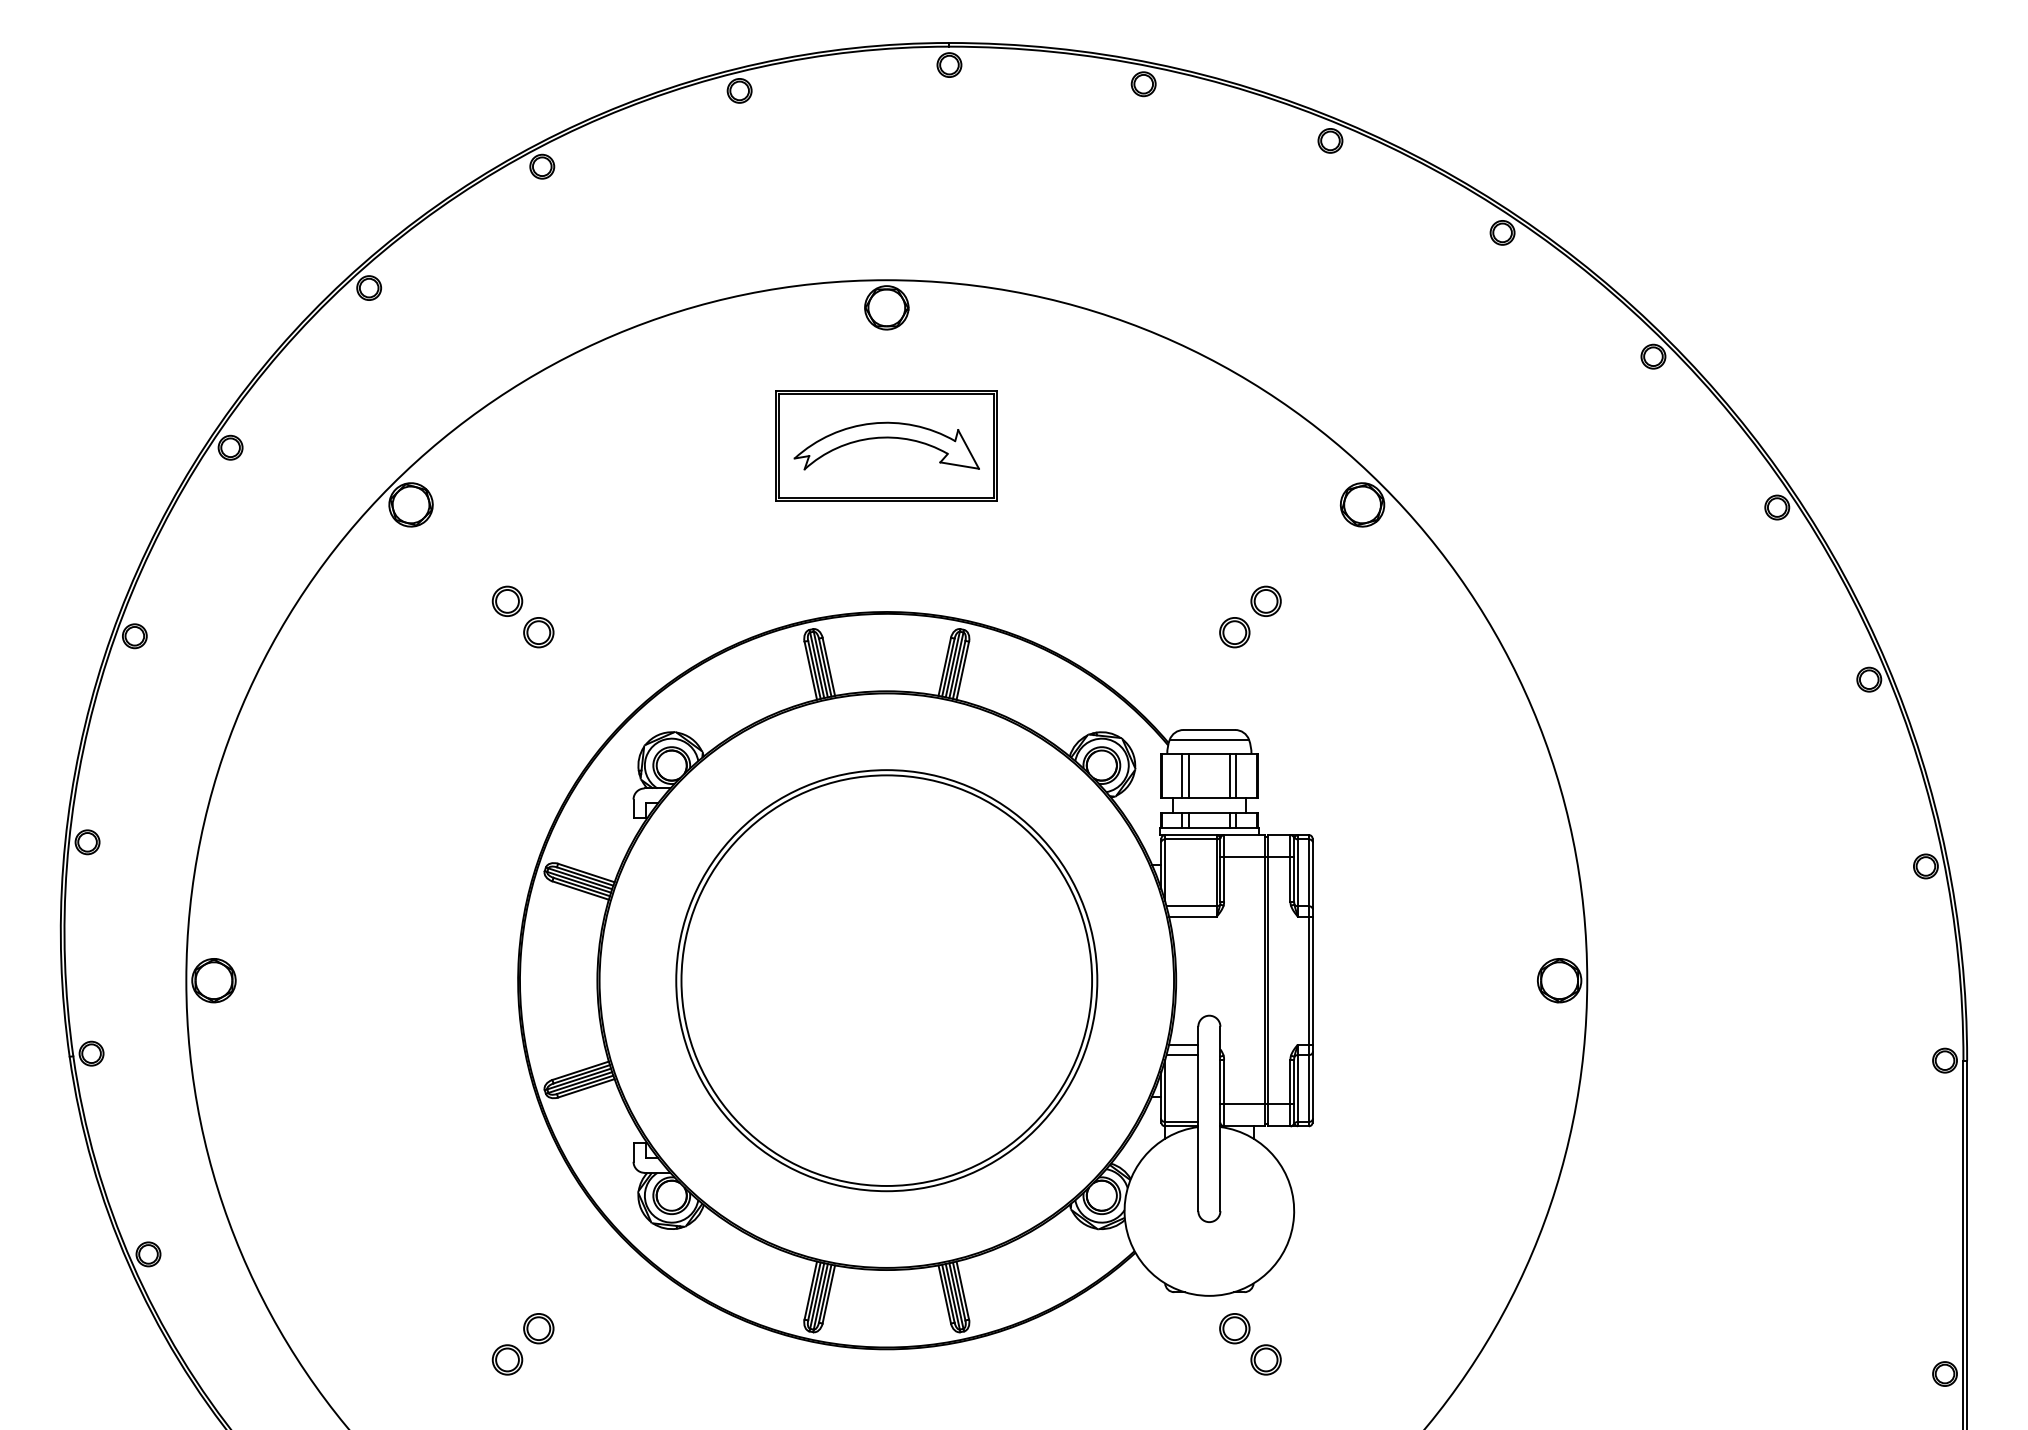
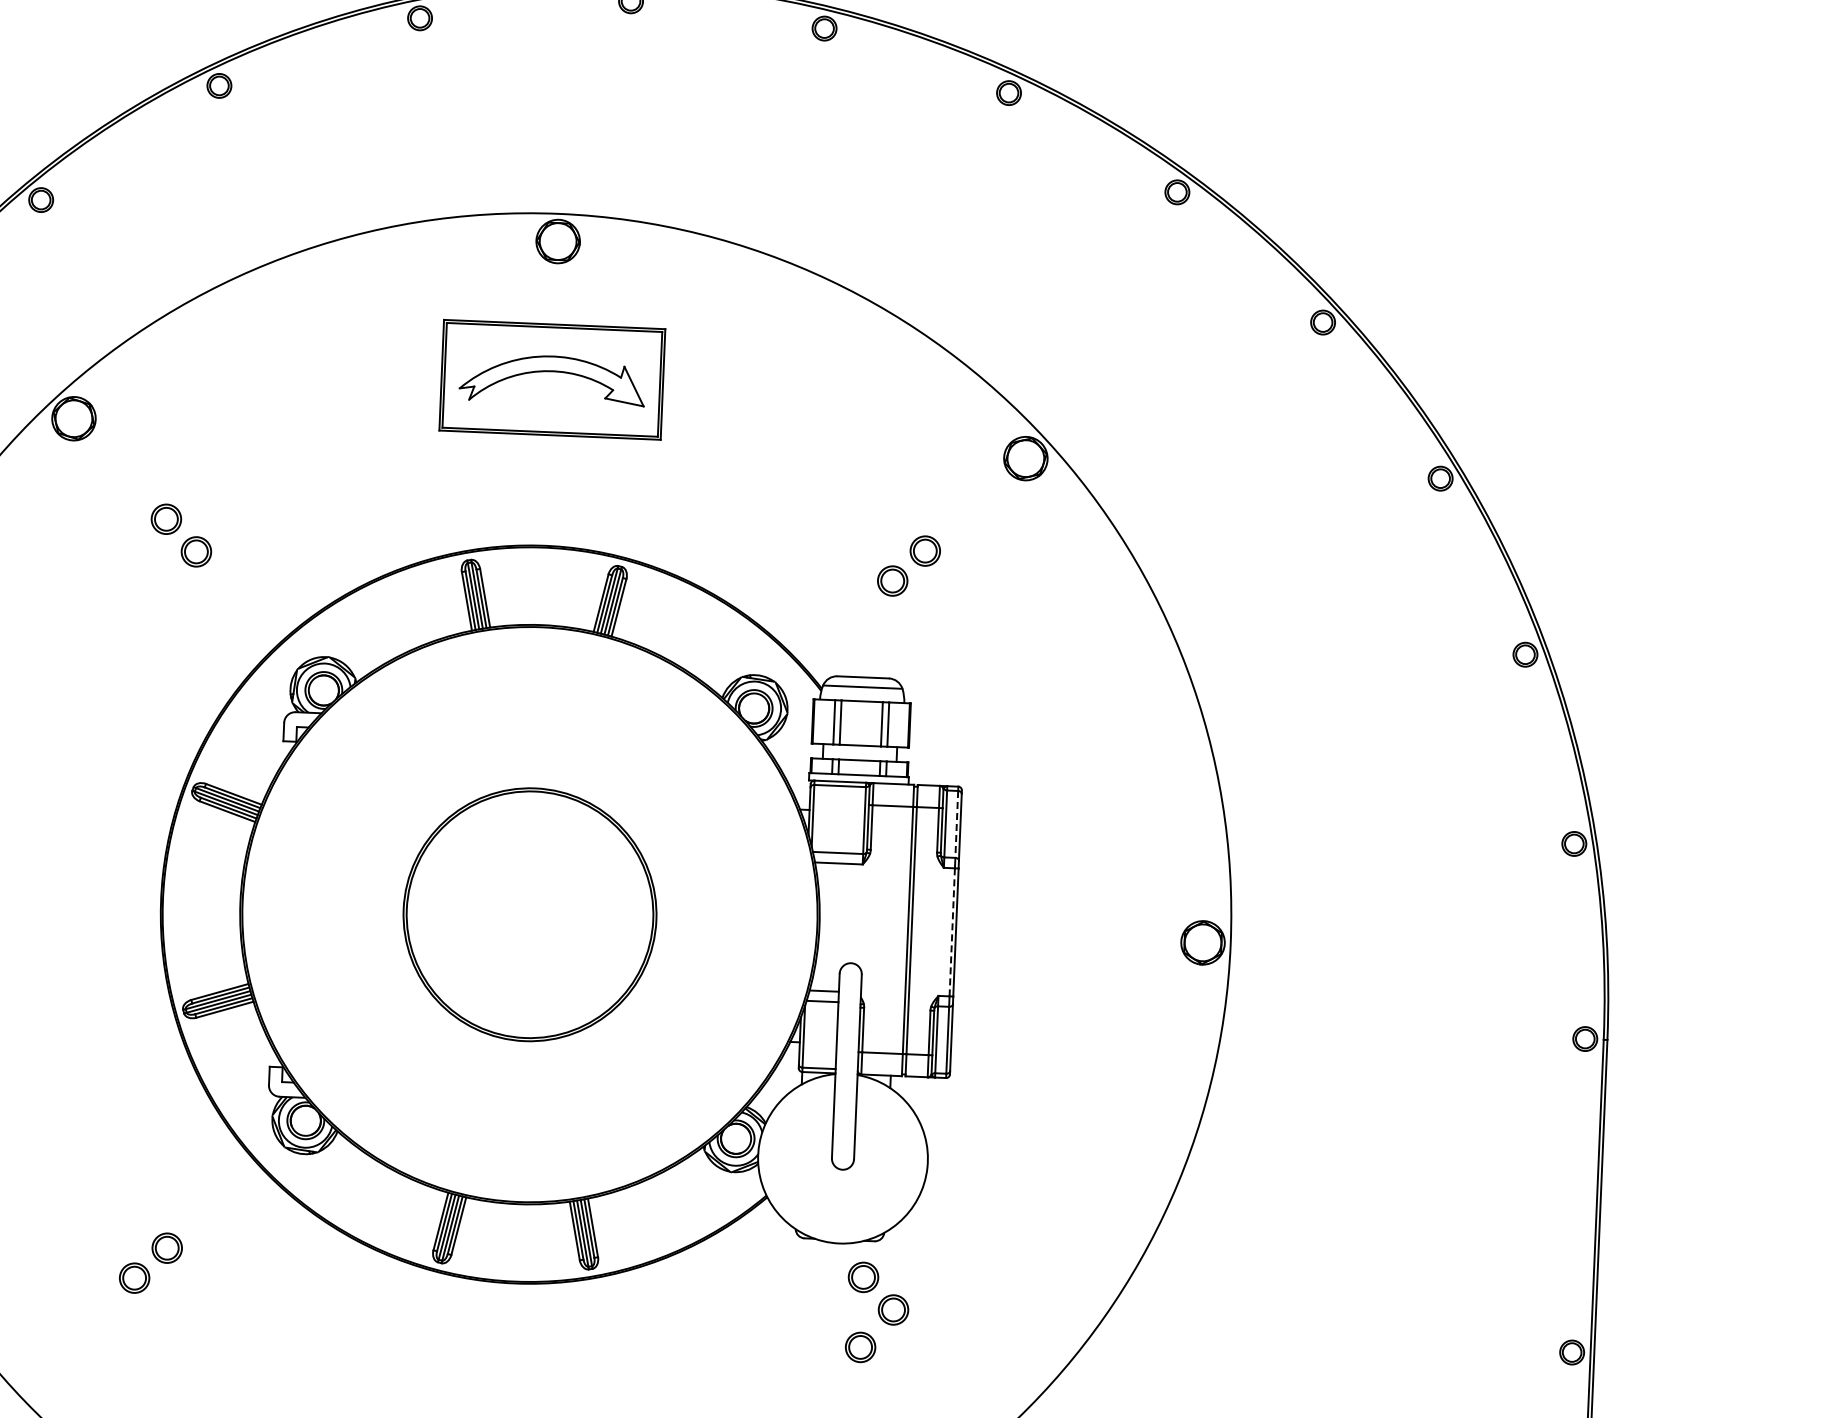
line: (1308, 873) -> (956, 825), solid -> dashed
part: (886, 980) -> (529, 914), size x0.6
line: (1308, 980) -> (951, 932), solid -> dashed
part: (1234, 1398) -> (860, 1347), added

